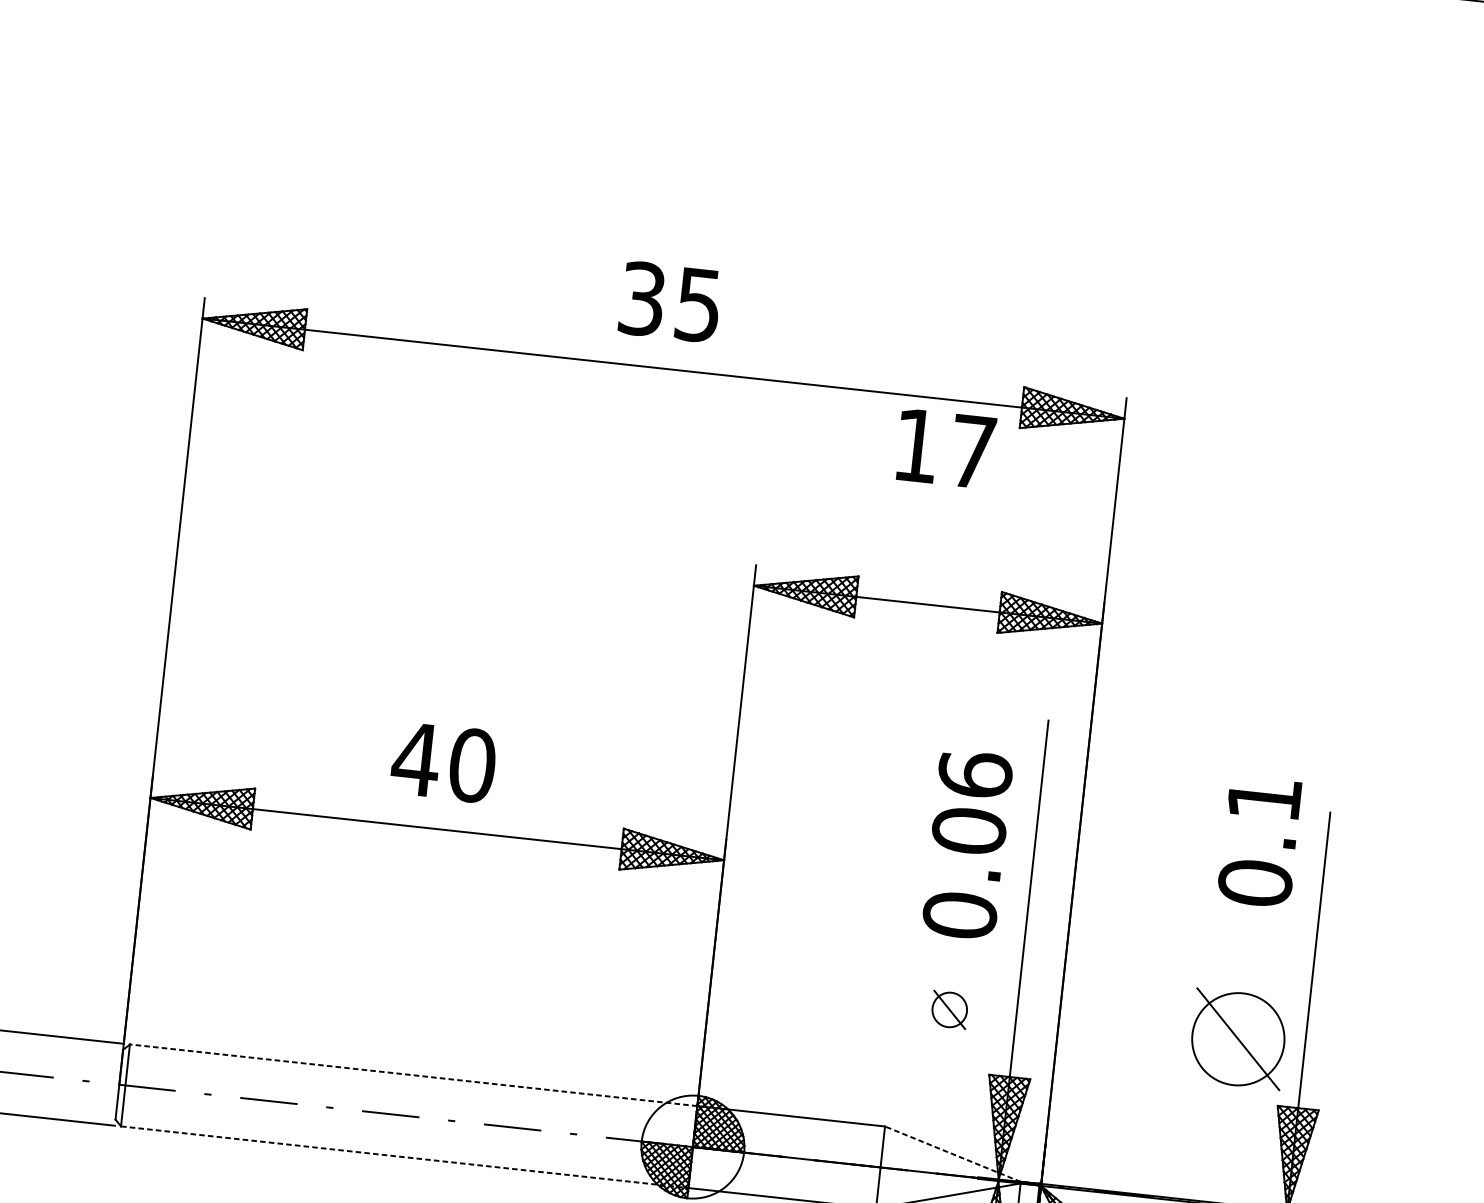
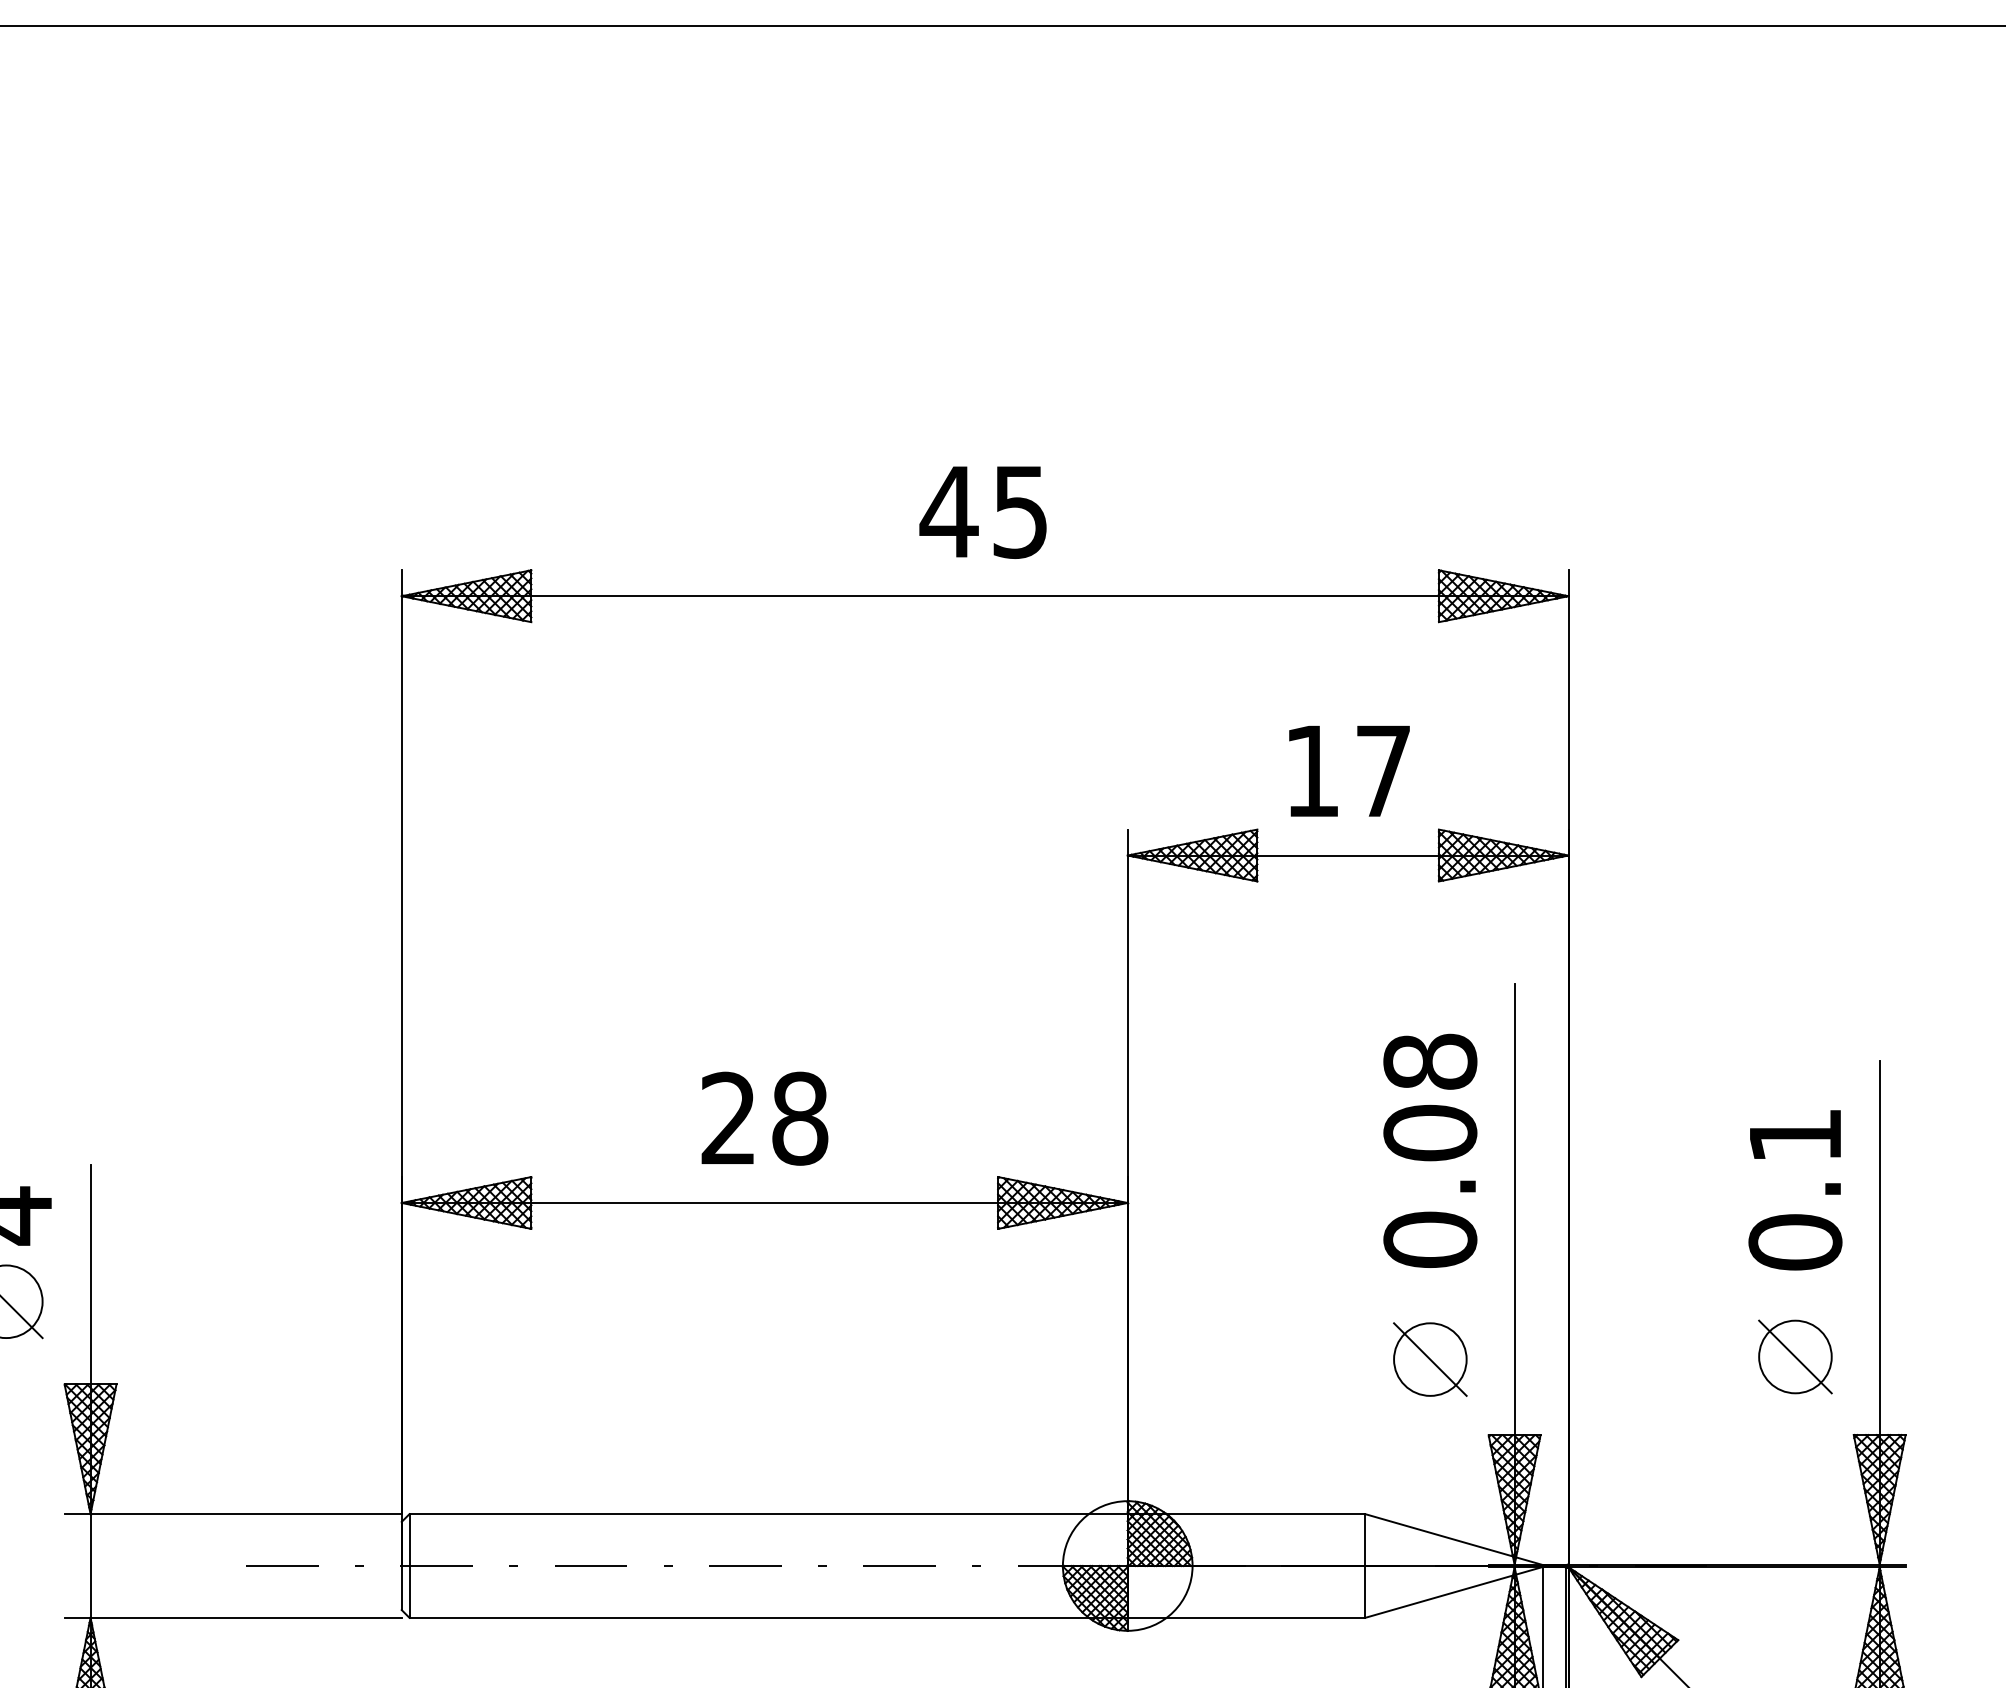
text: (641, 298) -> (948, 511), 35 -> 45
text: (946, 449) -> (1349, 771), moved
text: (443, 762) -> (763, 1118), 40 -> 28
text: (975, 774) -> (1430, 1061), 0.06 -> 0.08
text: (1259, 842) -> (1795, 1190), moved
part: (949, 1009) -> (1430, 1359), size x1.67
part: (1238, 1038) -> (1795, 1356), size x0.62
line: (413, 1075) -> (768, 1514), dashed -> solid
line: (952, 1154) -> (1453, 1539), dashed -> solid
line: (405, 1157) -> (769, 1617), dashed -> solid

